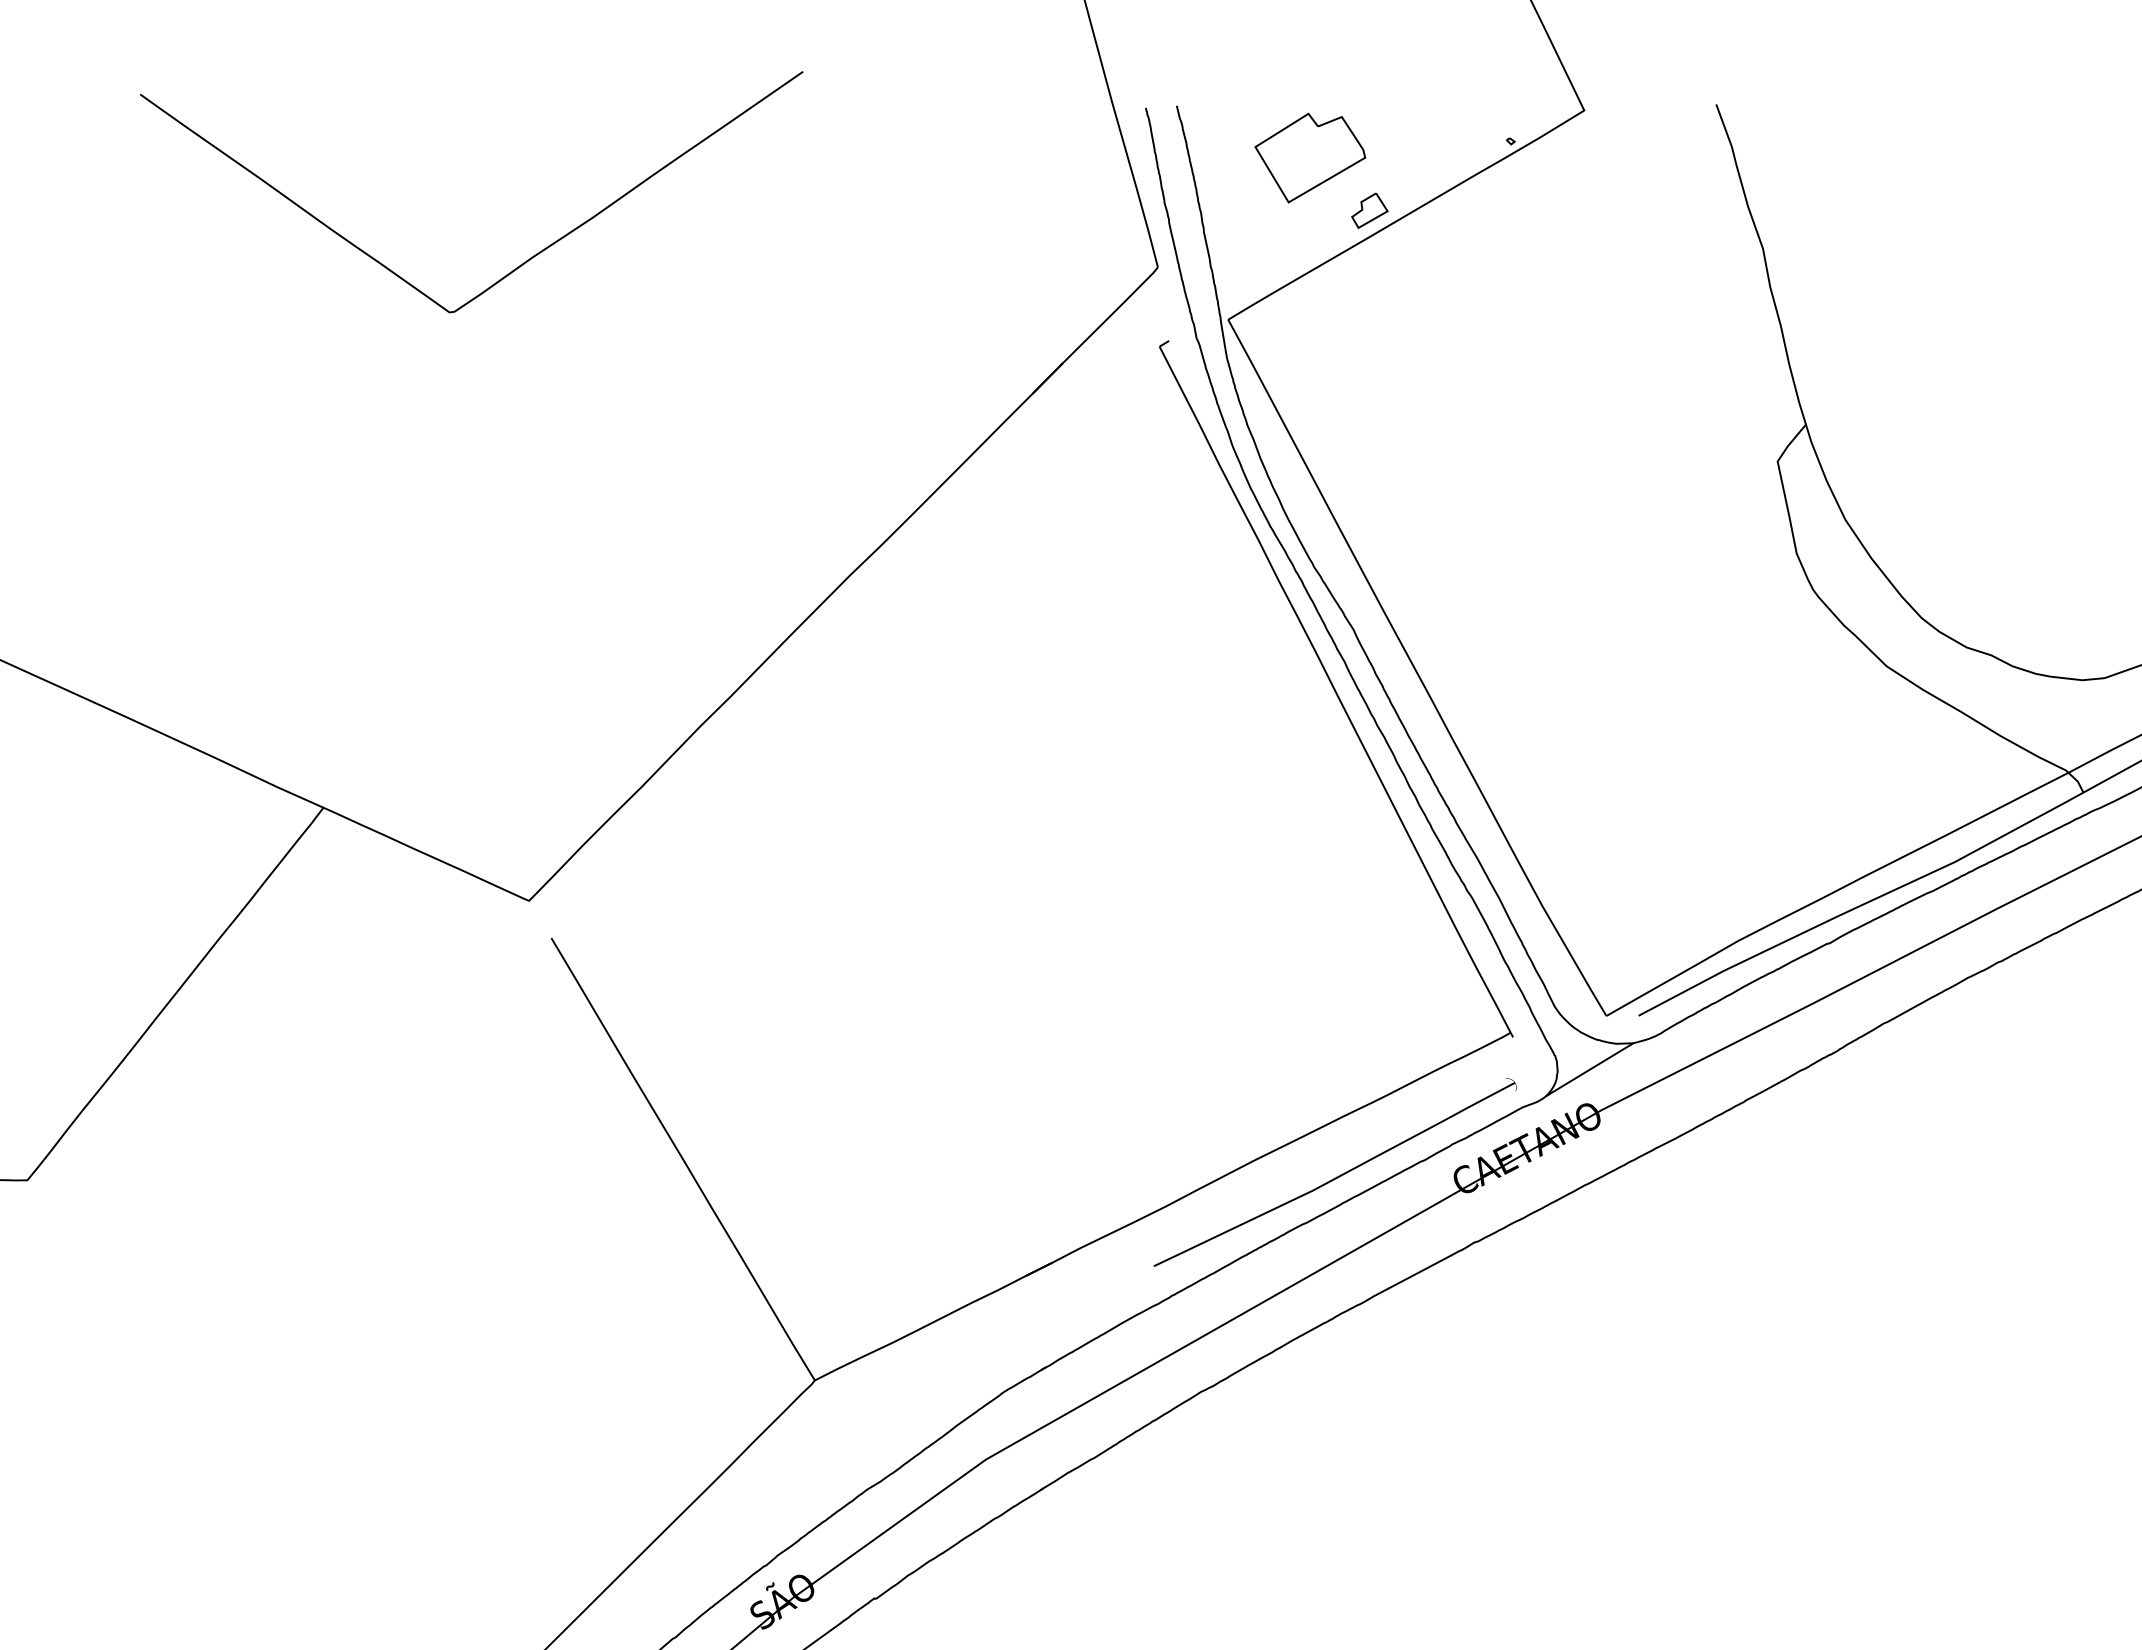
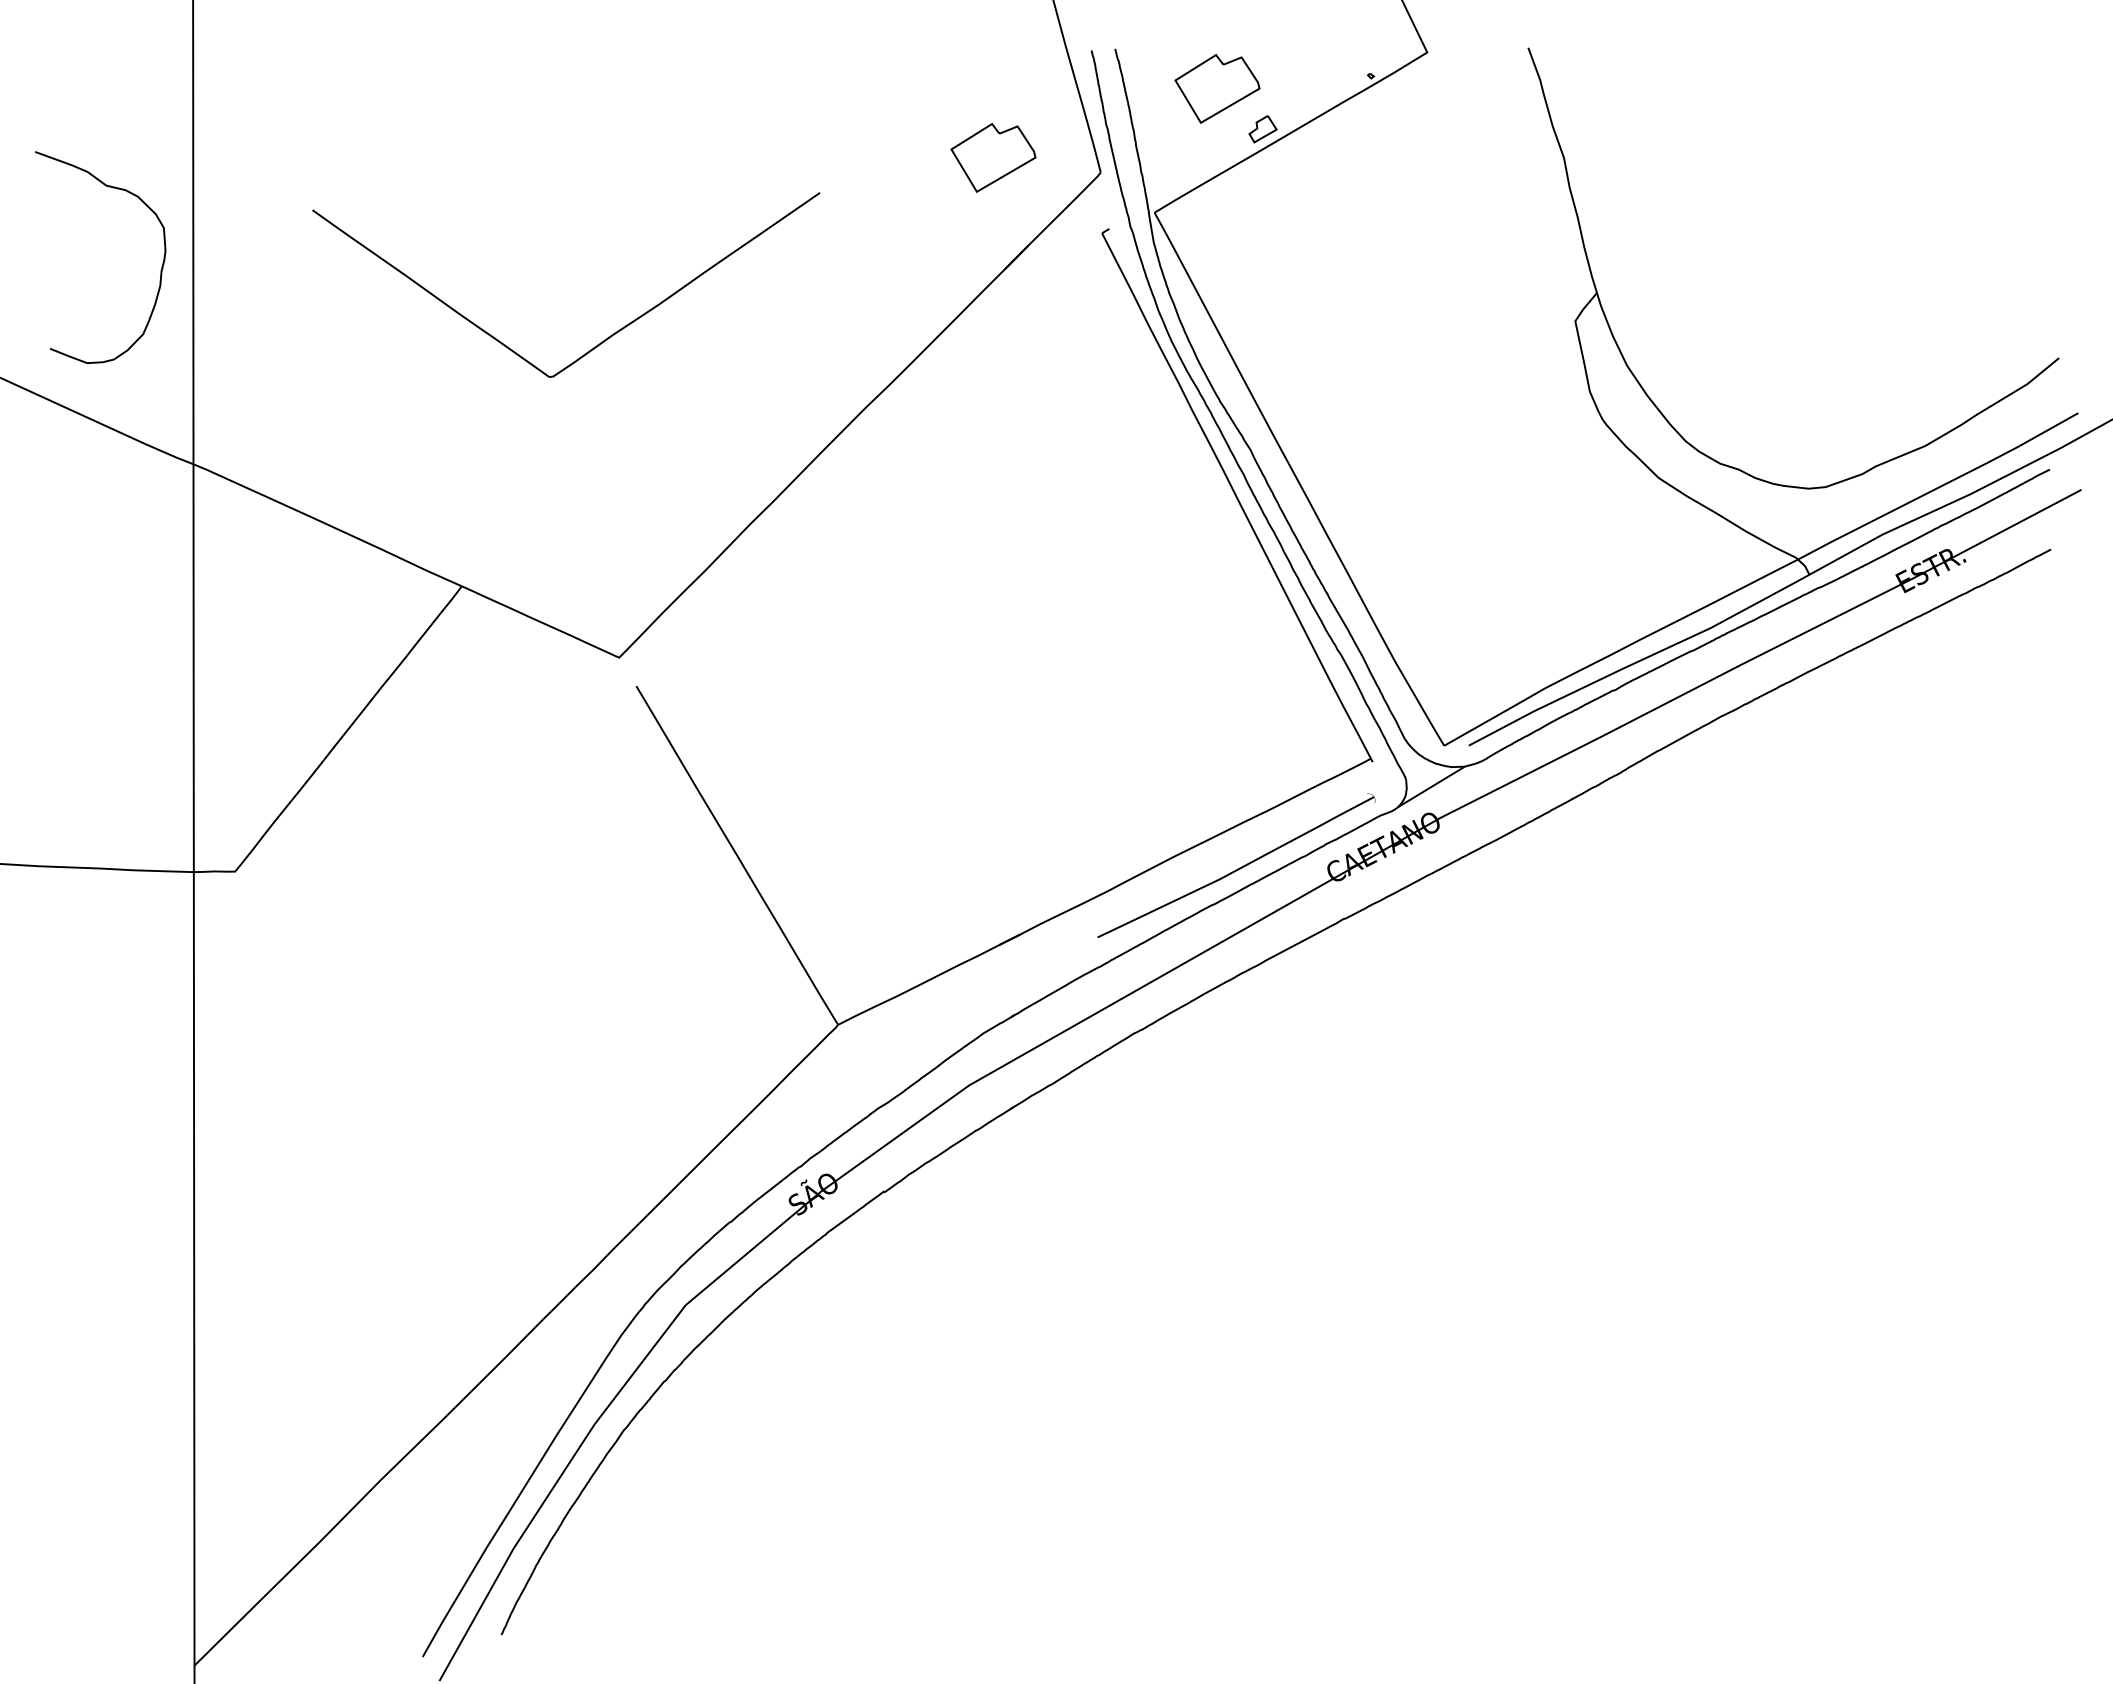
part: (1017, 247) -> (993, 157), added
curve: (521, 263) -> (604, 339), moved

